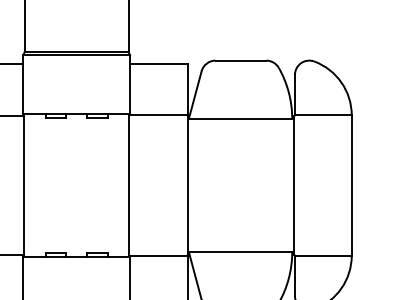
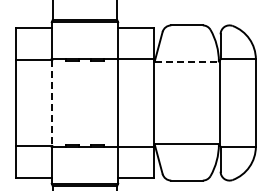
line: (241, 118) -> (187, 61), solid -> dashed
line: (24, 184) -> (52, 102), solid -> dashed

